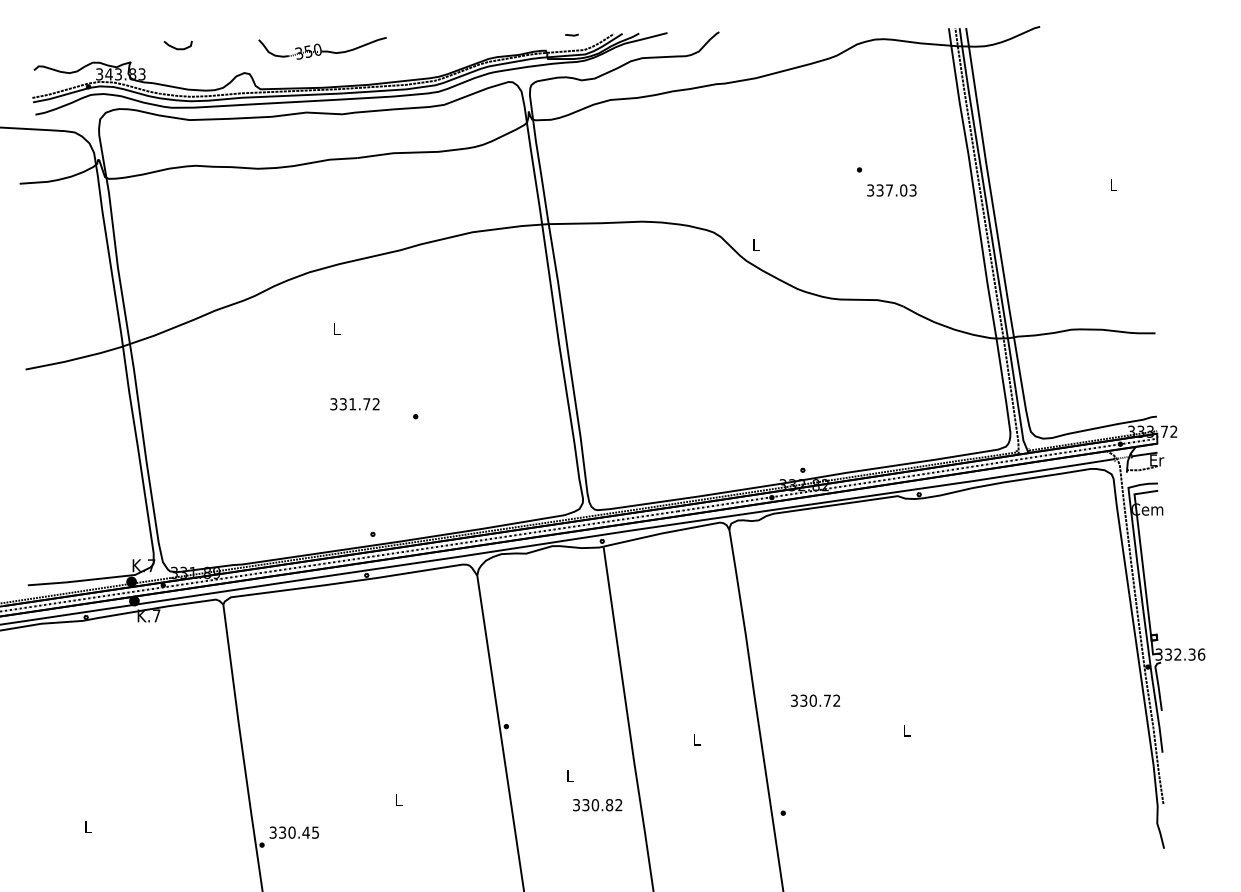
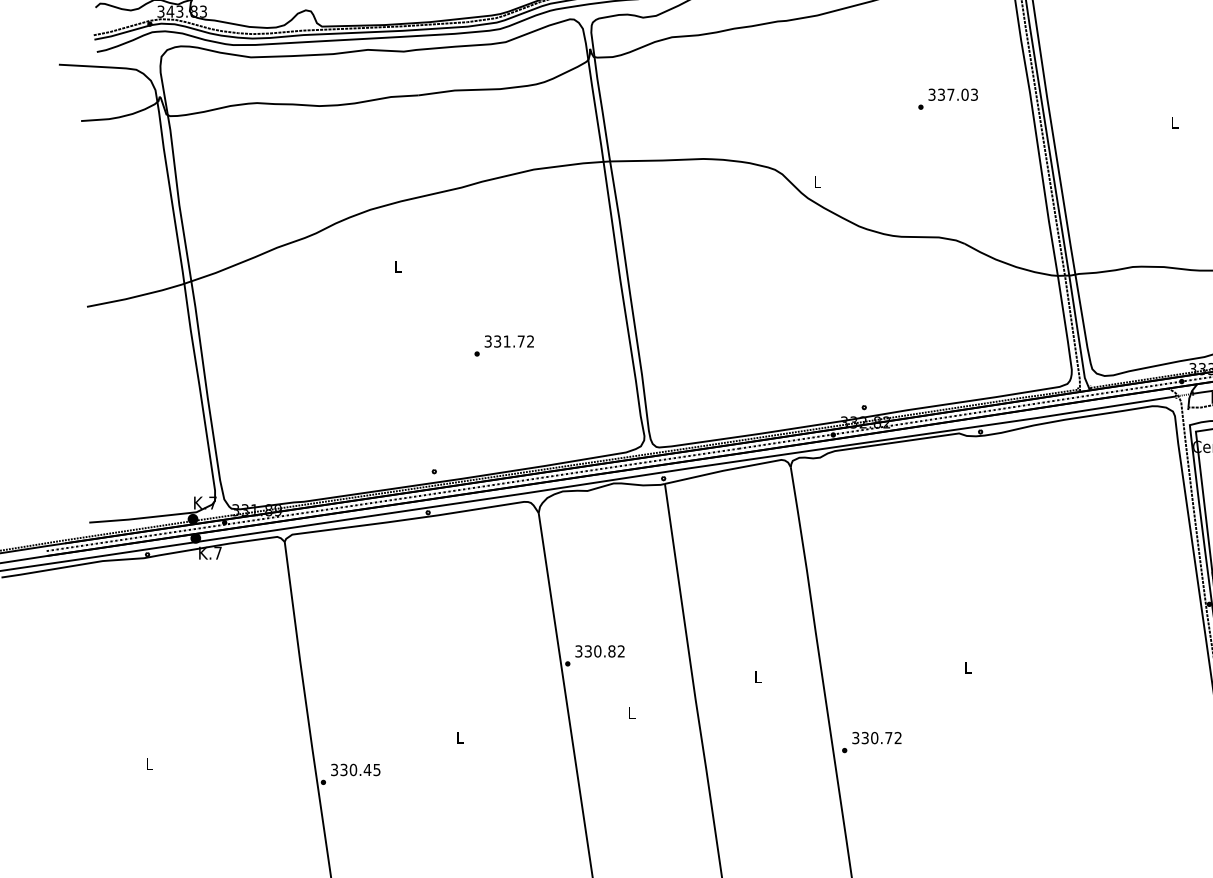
text: (891, 190) -> (952, 94), moved
text: (354, 404) -> (508, 341), moved
text: (814, 700) -> (875, 737), moved
text: (597, 805) -> (599, 651), moved

